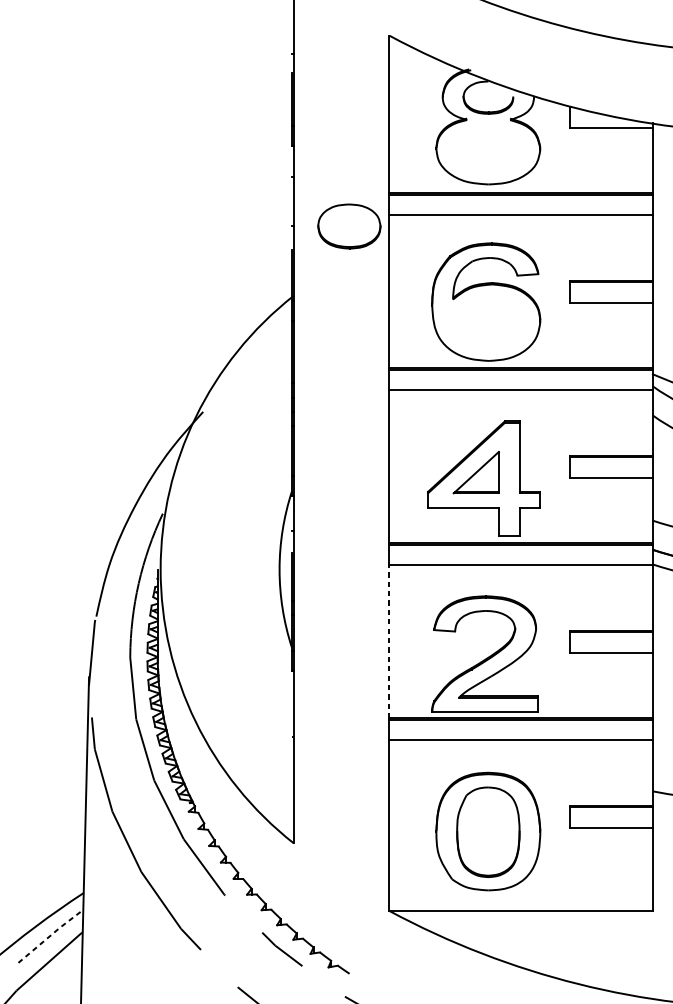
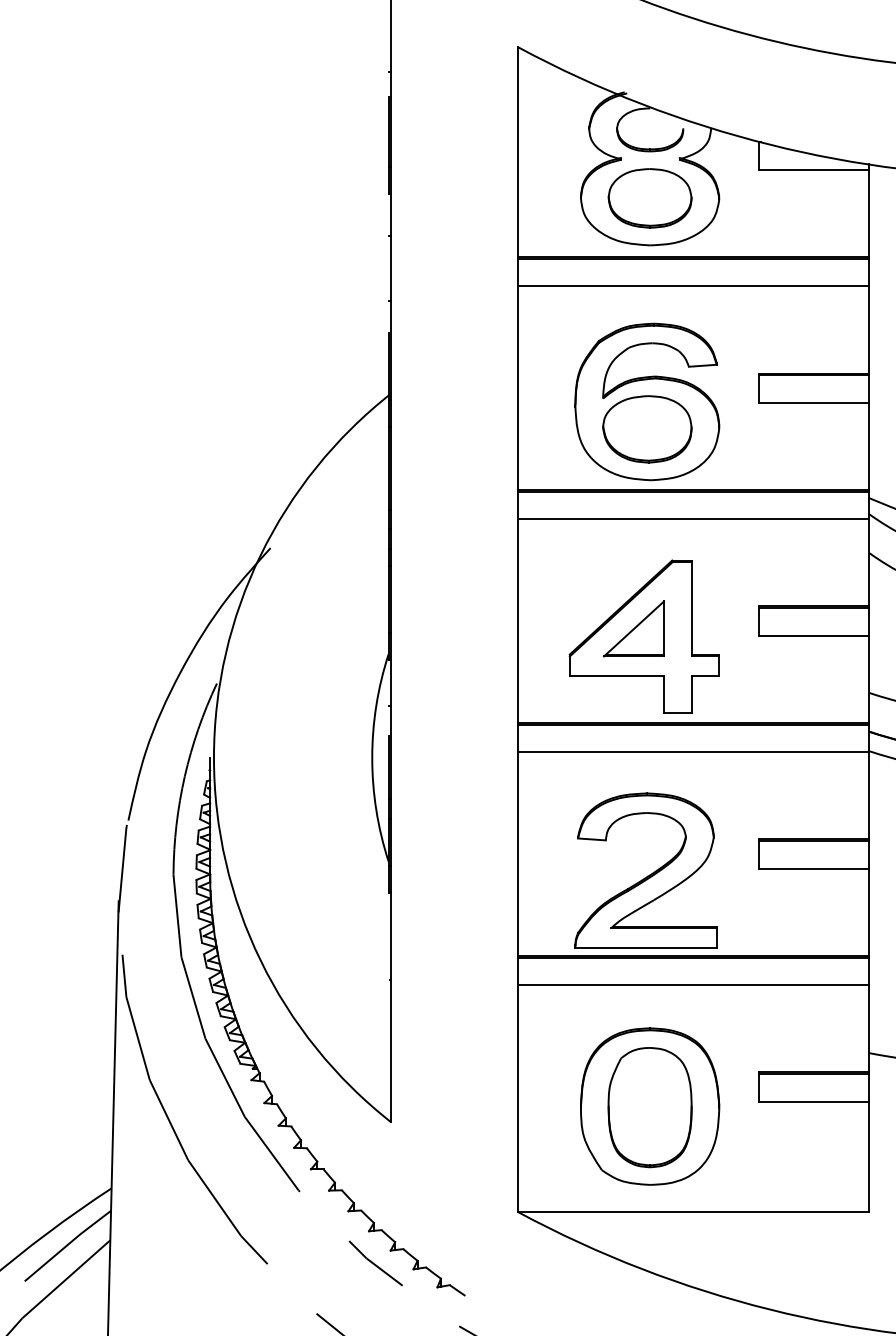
part: (348, 226) -> (649, 198), moved
part: (486, 322) -> (647, 429), added
line: (389, 642) -> (518, 854), dashed -> solid
line: (51, 935) -> (68, 1244), dashed -> solid

